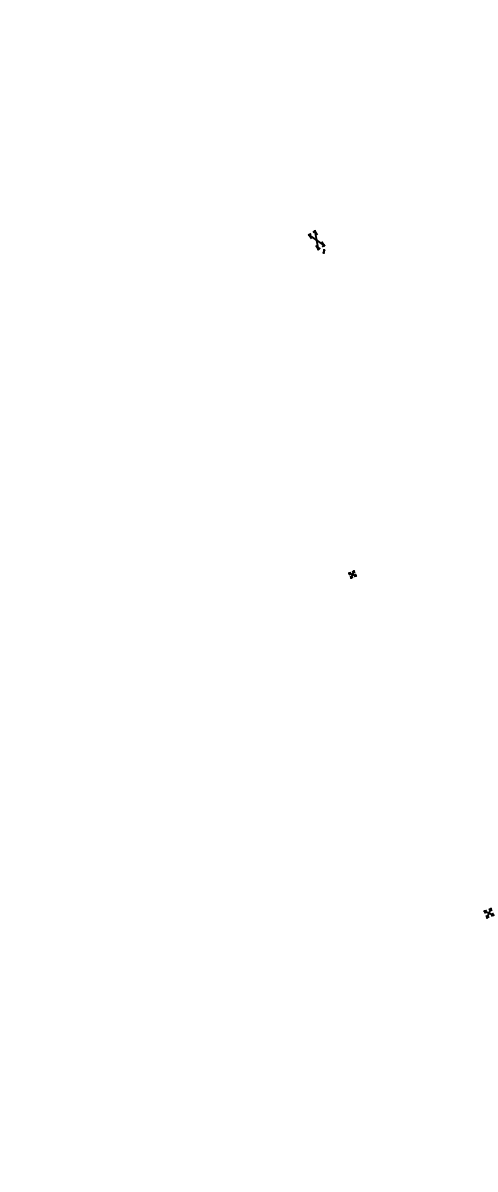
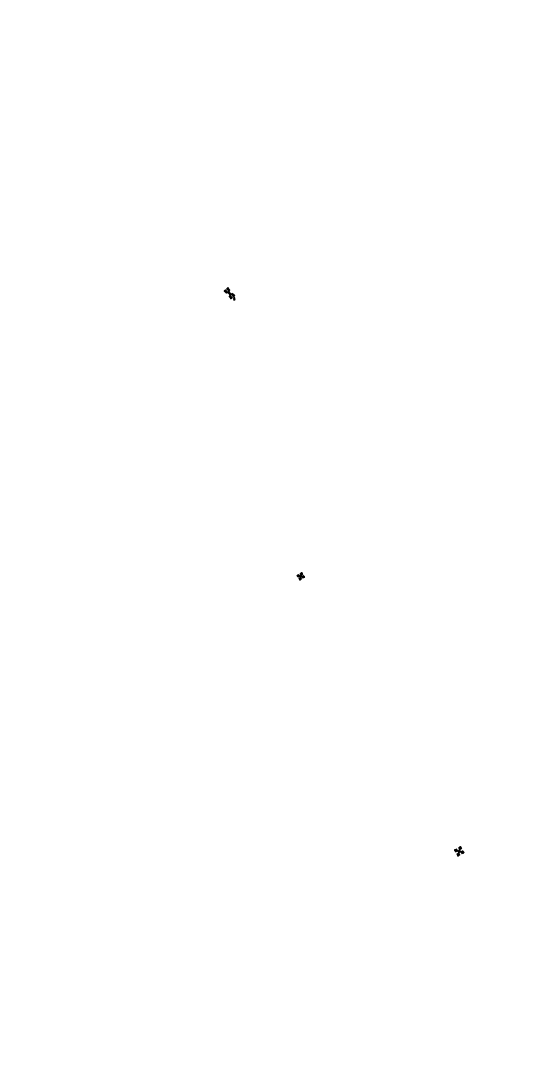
part: (316, 240) -> (229, 293), size x0.62

